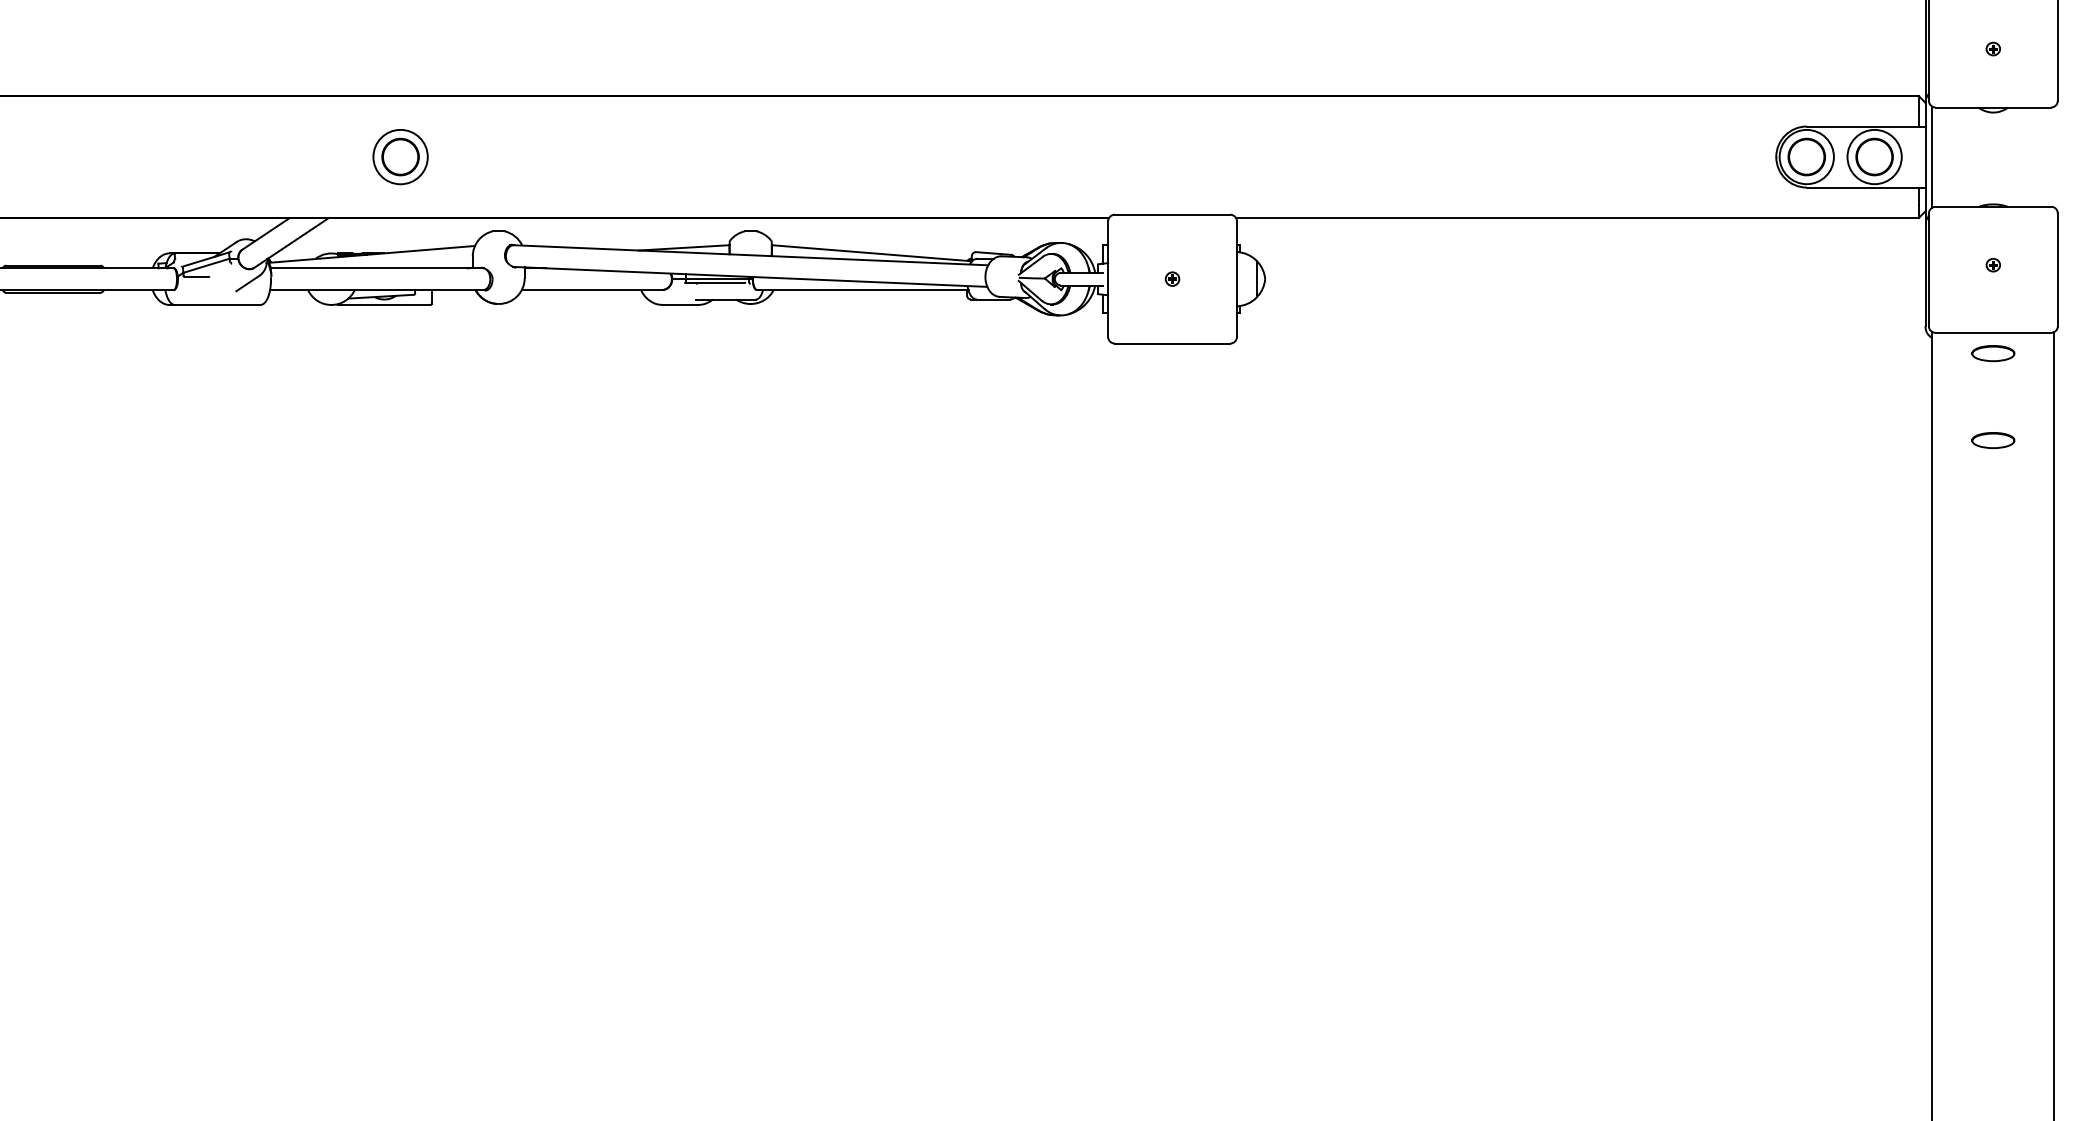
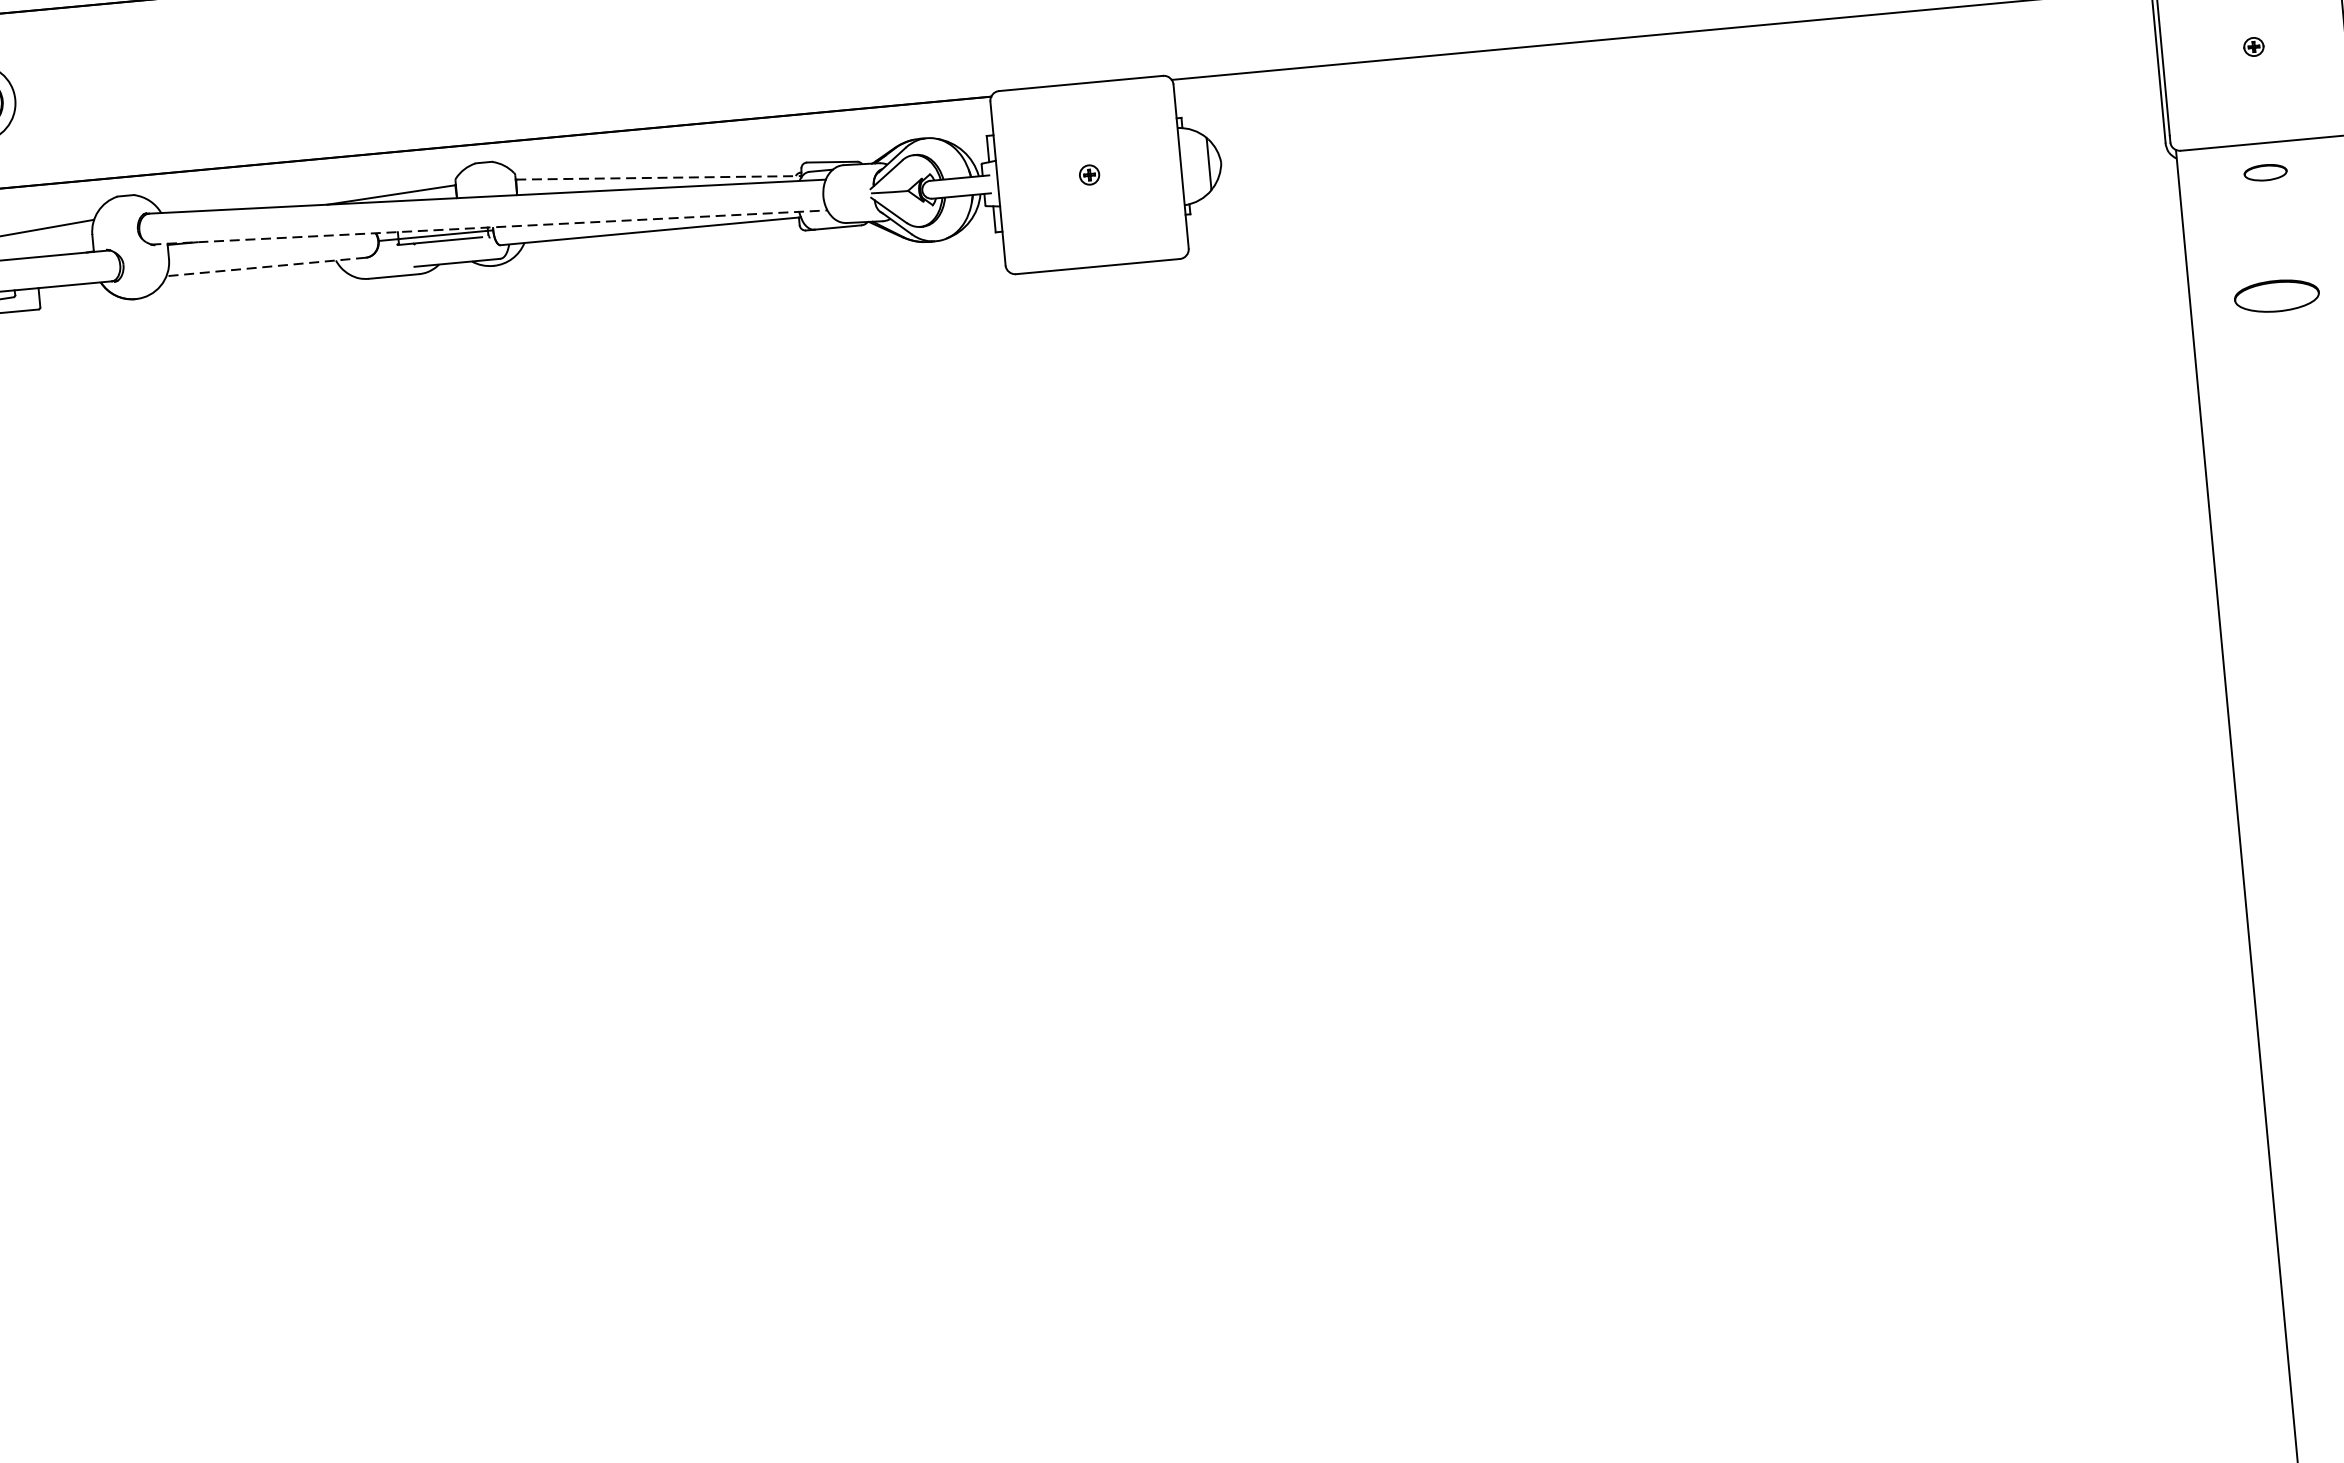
line: (871, 253) -> (658, 178), solid -> dashed
line: (750, 276) -> (489, 226), solid -> dashed
line: (591, 290) -> (265, 267), solid -> dashed
part: (1993, 353) -> (2265, 172), size x0.7
part: (1993, 440) -> (2277, 296), size x1.4

